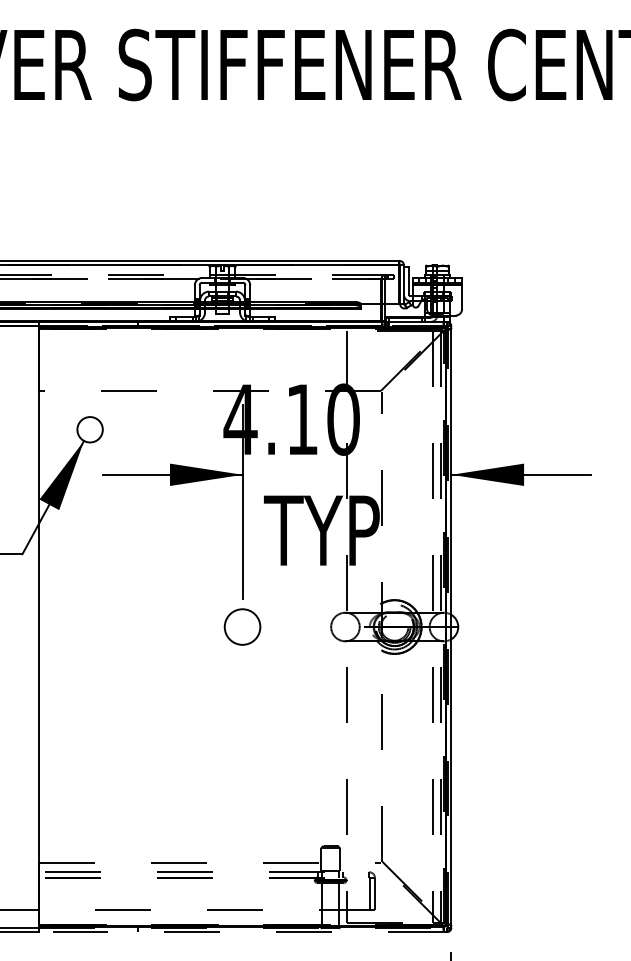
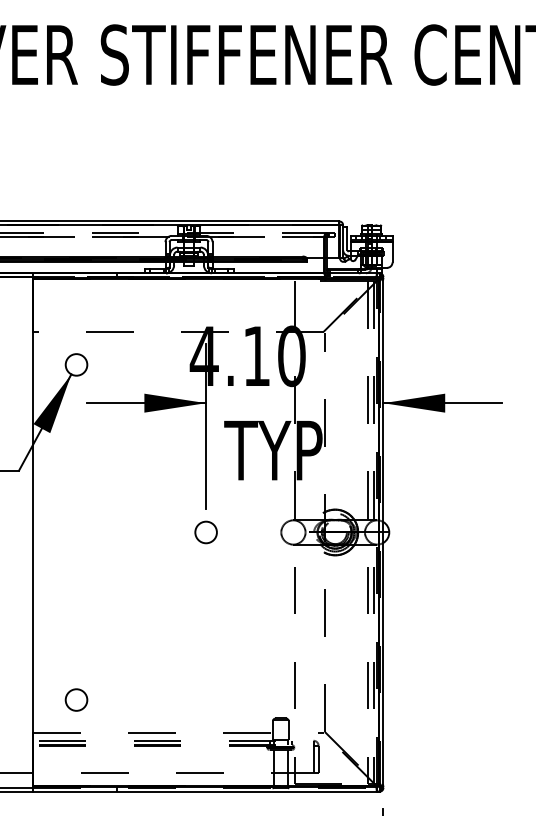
circle: (242, 626) -> (205, 532), size x0.71
circle: (89, 823) -> (76, 699), added
line: (241, 932) -> (205, 791), dashed -> solid

